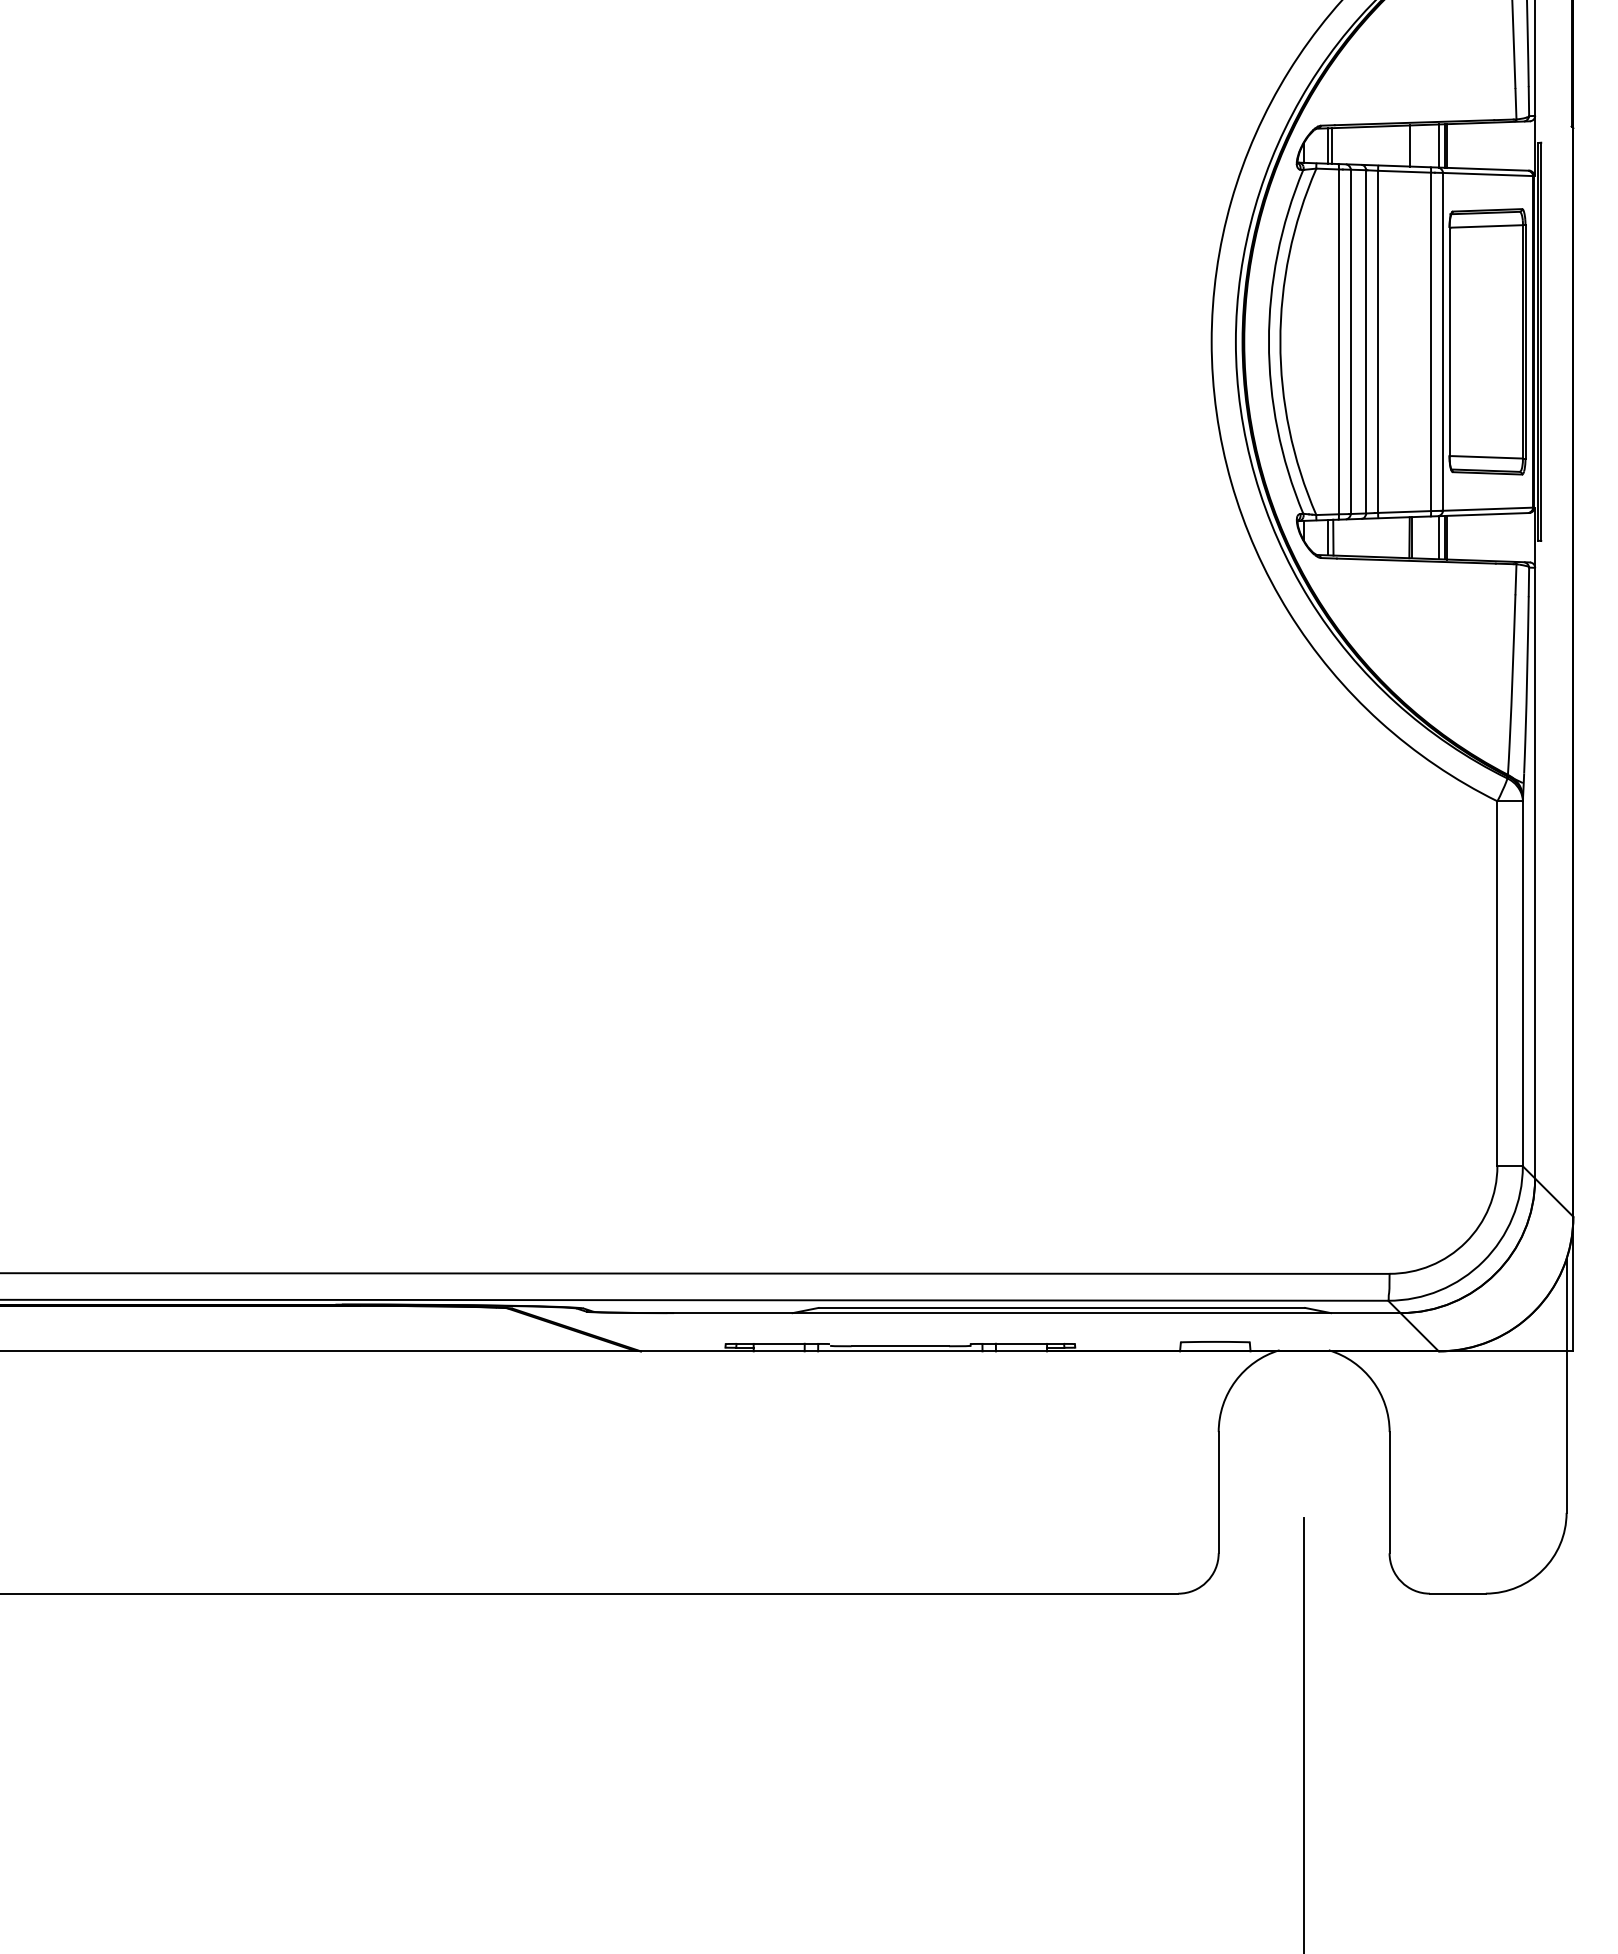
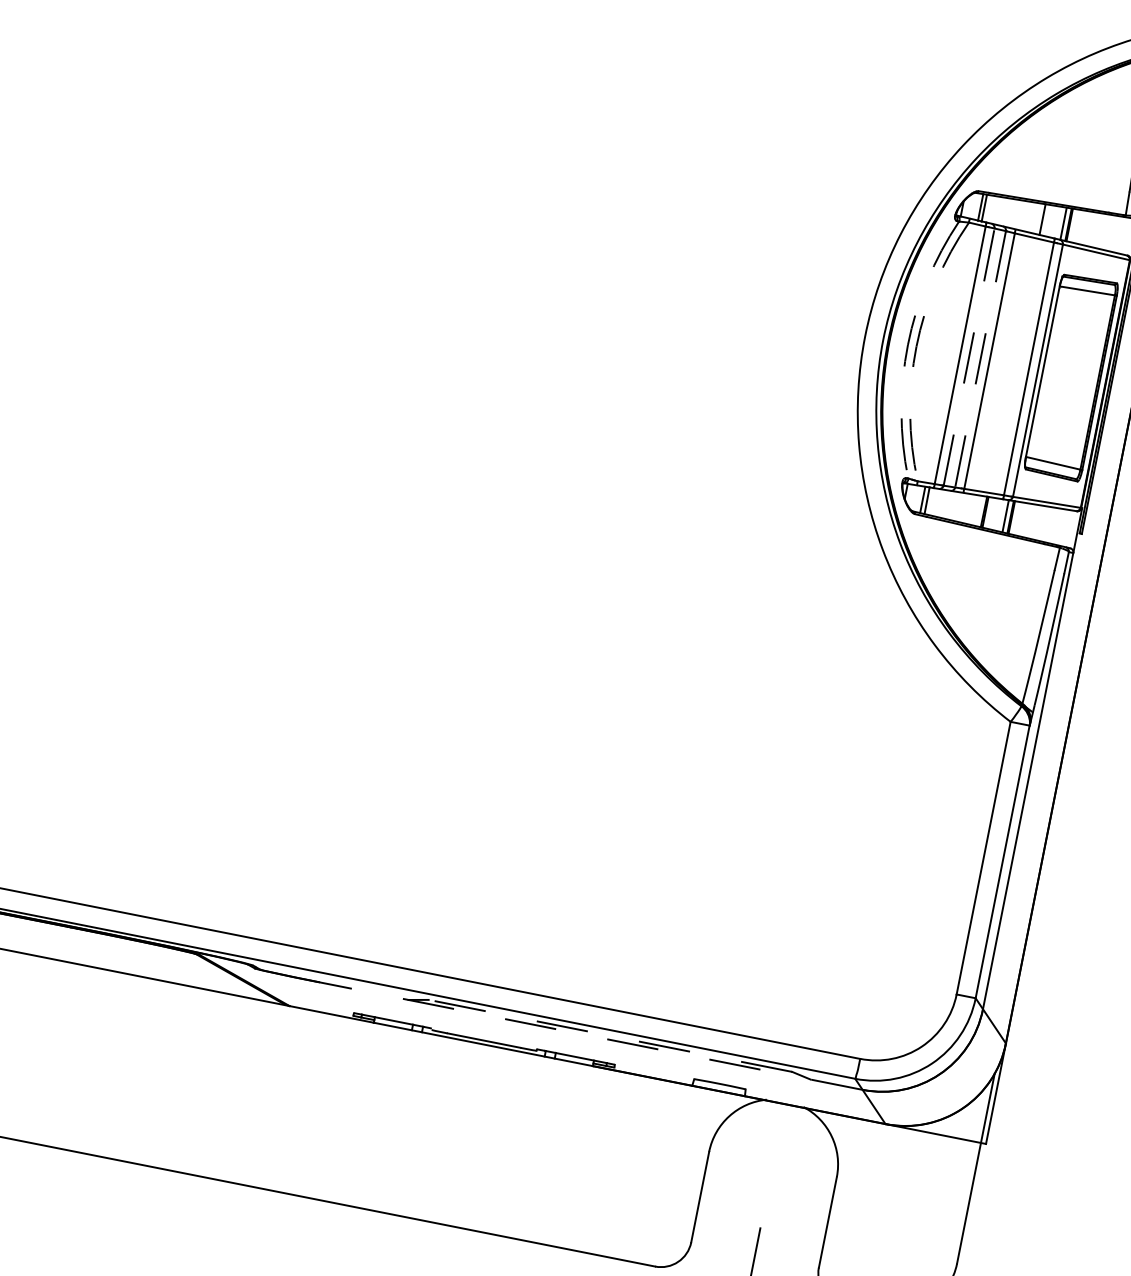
arc: (1268, 341) -> (907, 344), solid -> dashed
arc: (1280, 341) -> (916, 346), solid -> dashed
line: (1350, 341) -> (968, 356), solid -> dashed
line: (1366, 341) -> (980, 359), solid -> dashed
line: (1061, 1307) -> (610, 1035), solid -> dashed
line: (1033, 1313) -> (588, 1035), solid -> dashed

